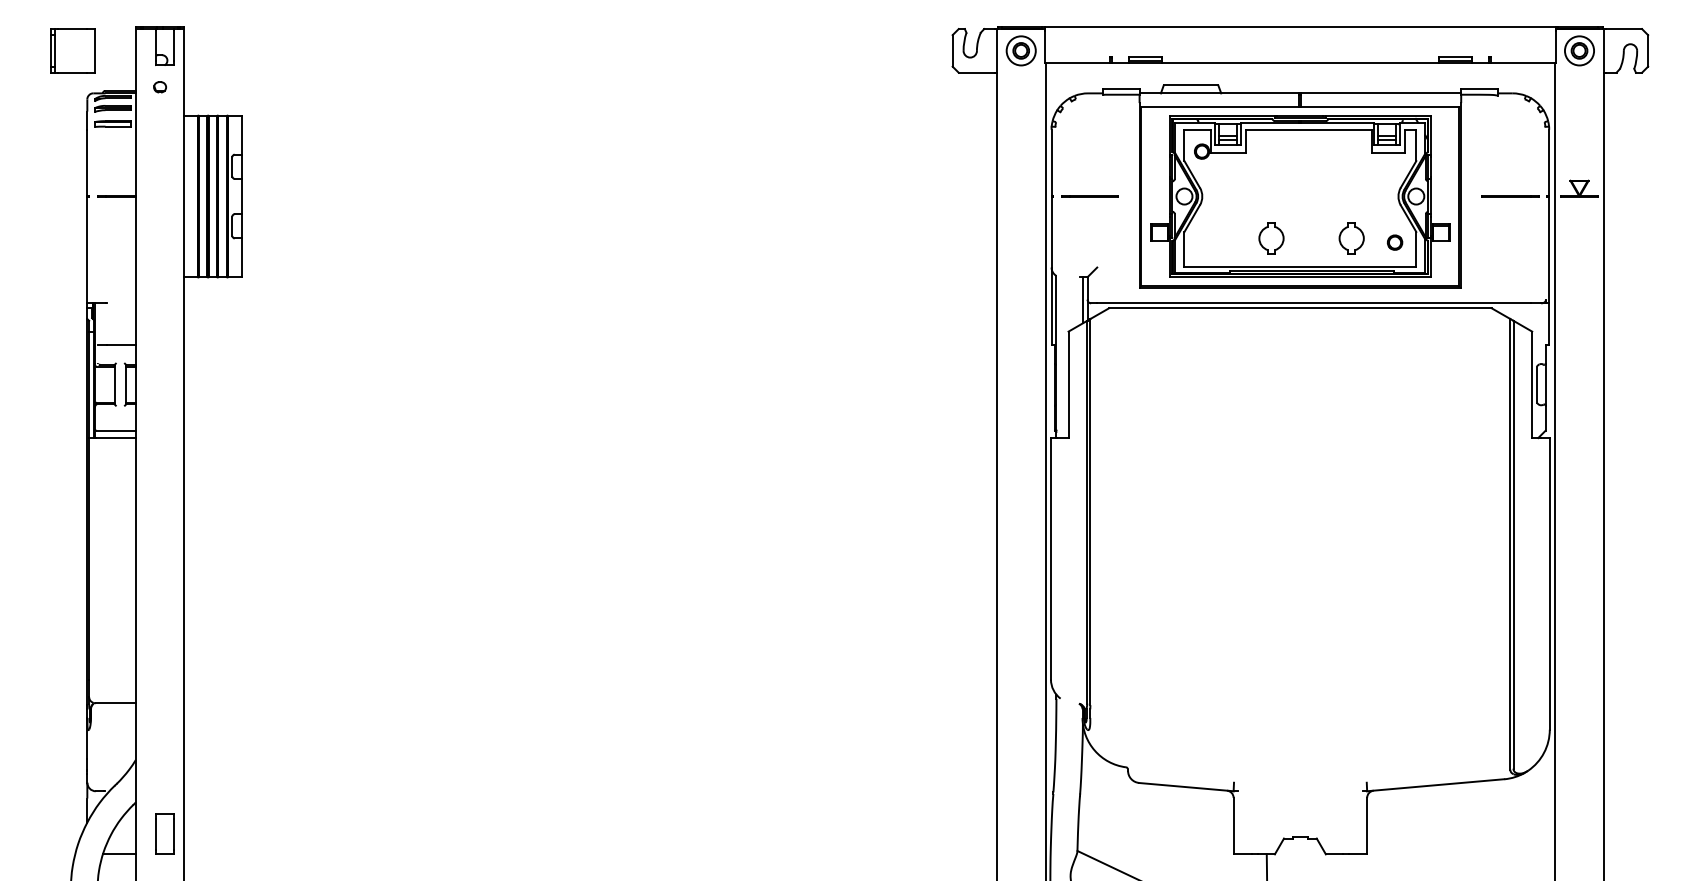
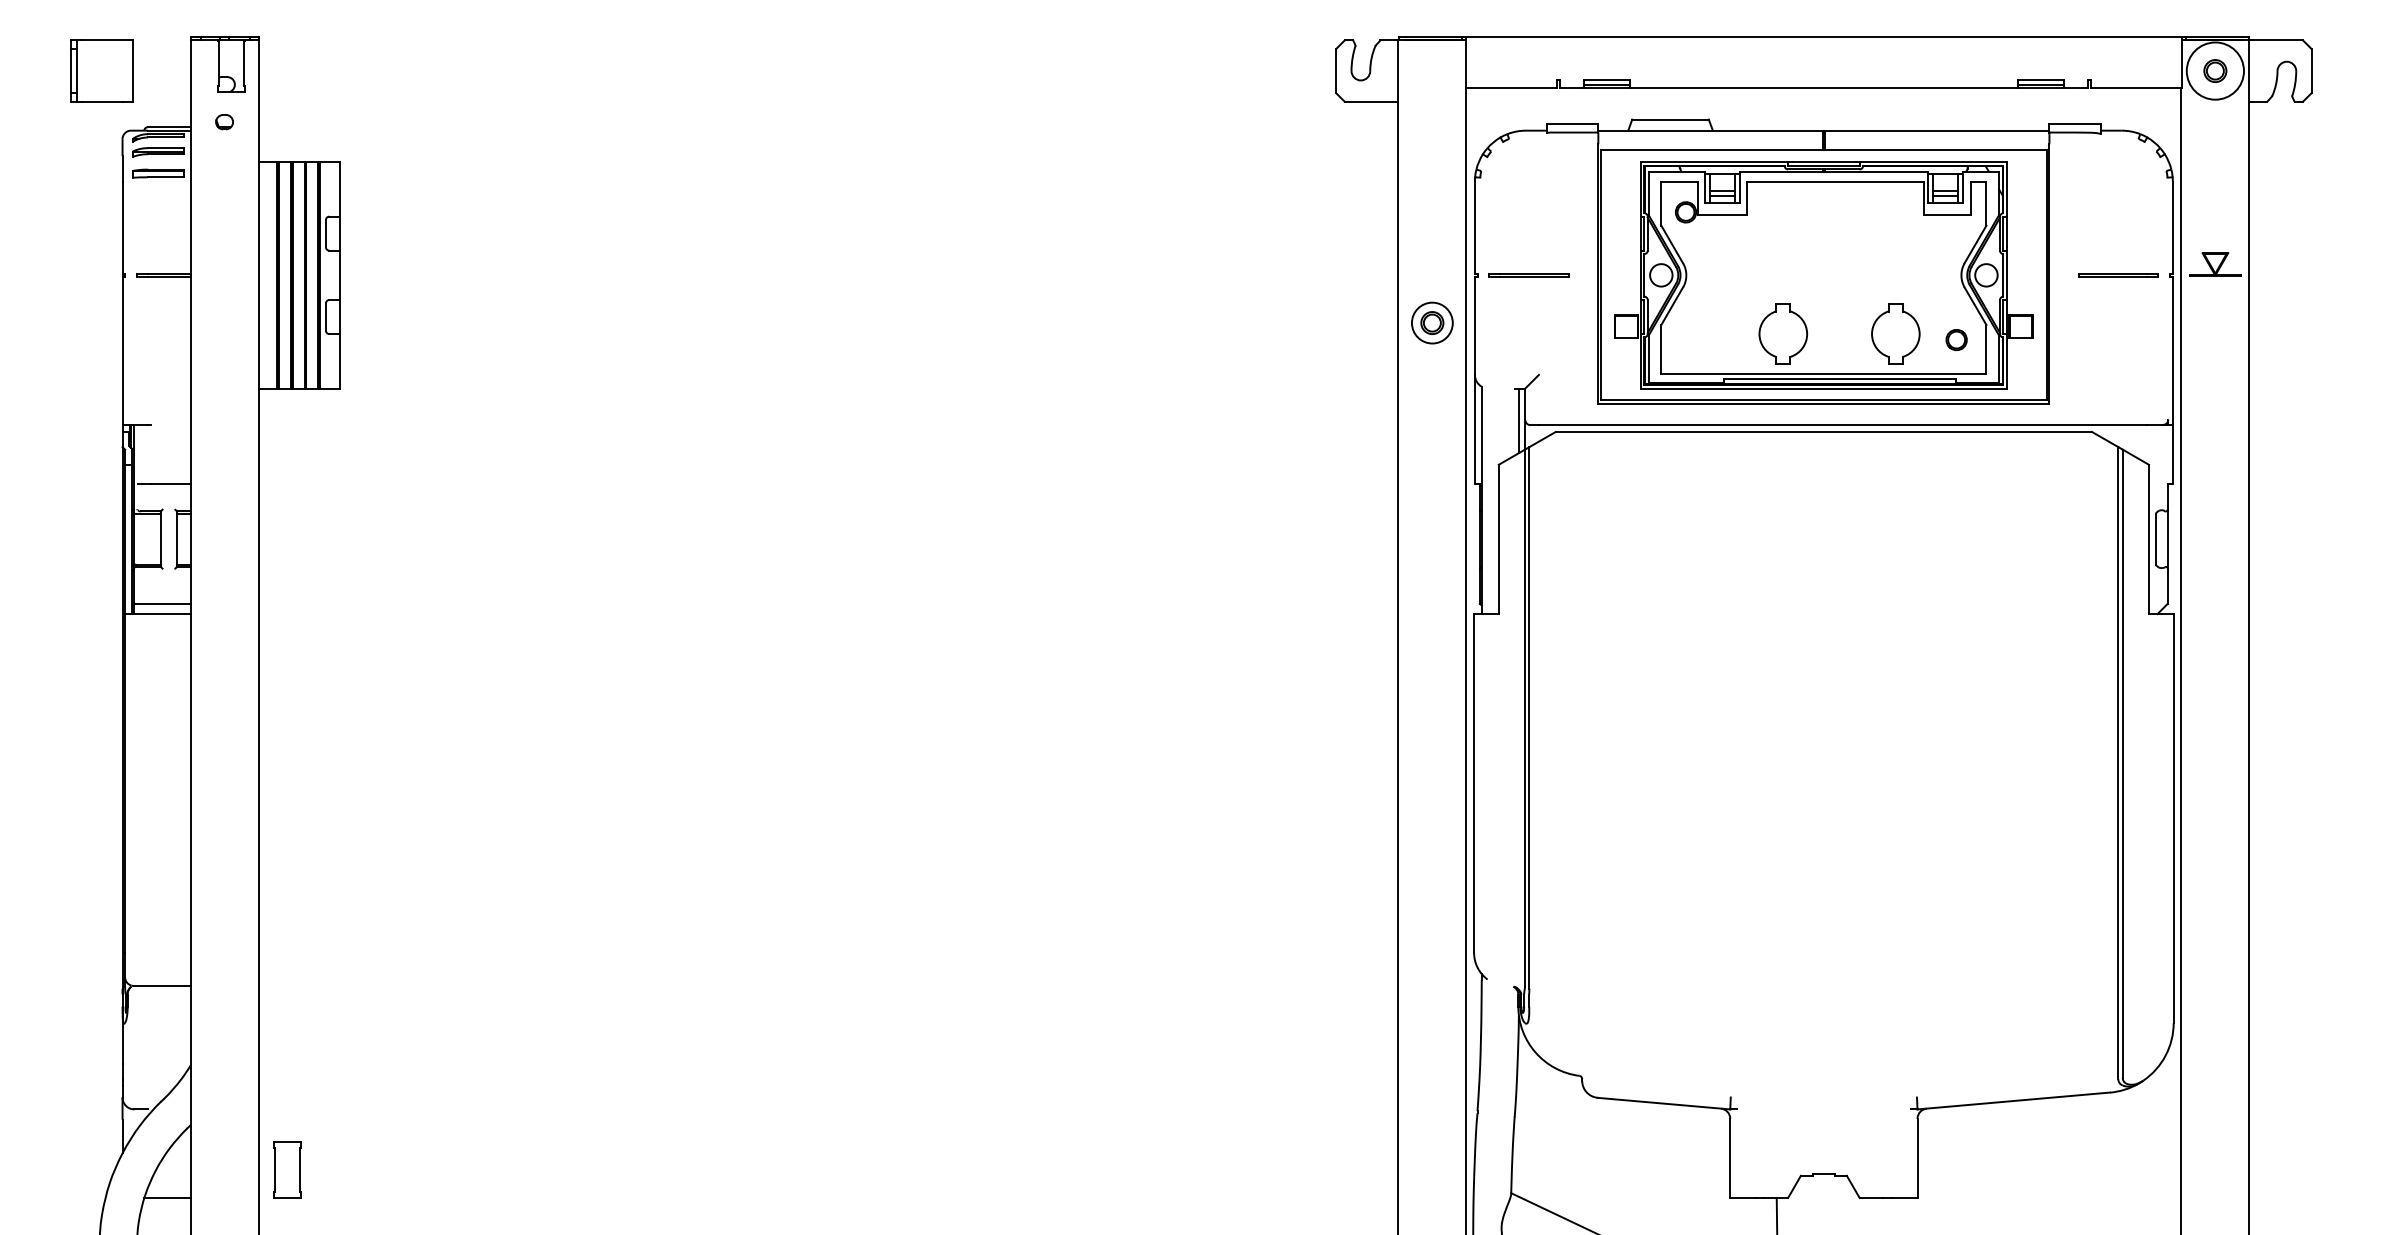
part: (1021, 50) -> (1432, 322), moved
circle: (1578, 50) -> (2214, 70), size x1.4
part: (1271, 238) -> (1783, 334), size x1.4
part: (1351, 238) -> (1895, 334), size x1.4
part: (165, 834) -> (287, 1169), moved

